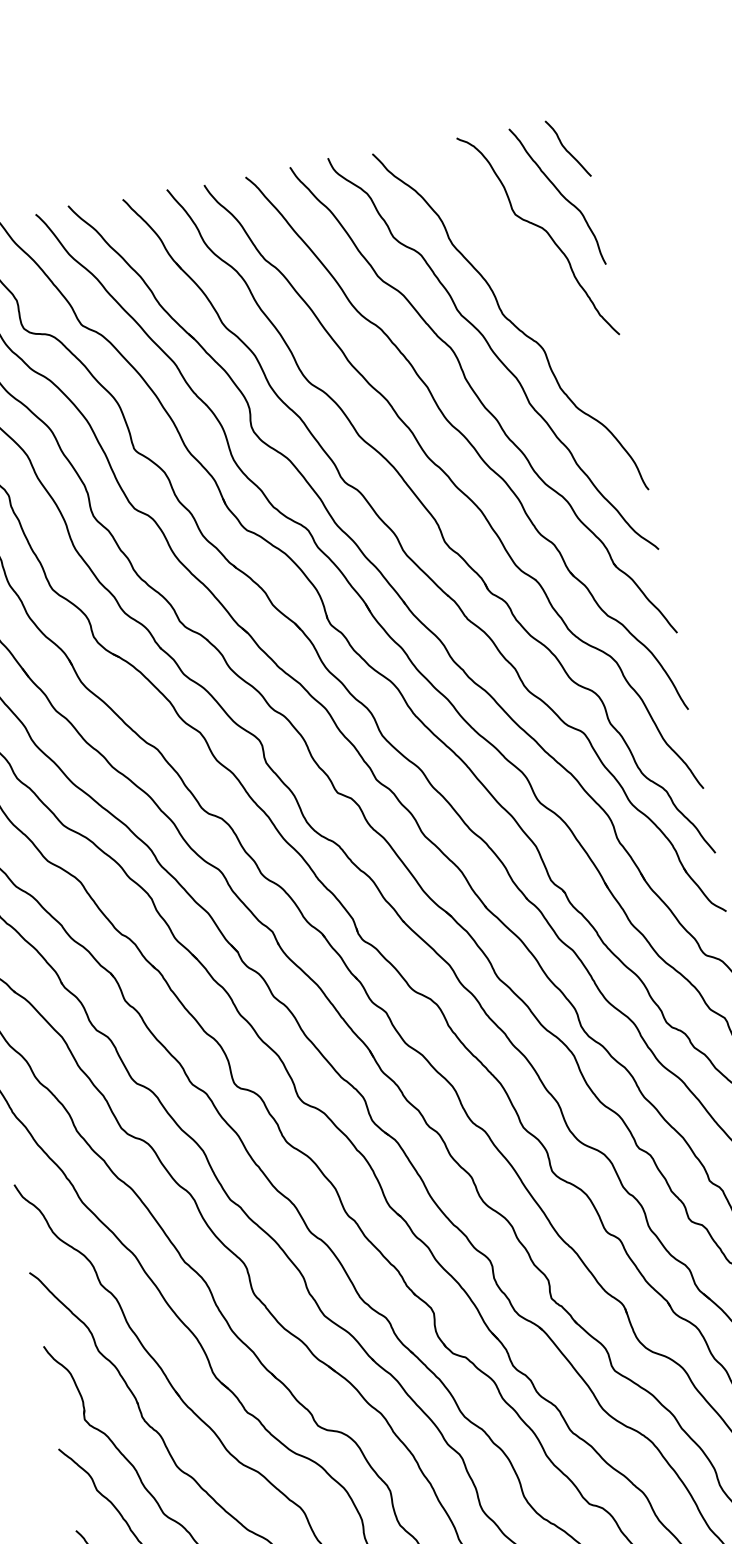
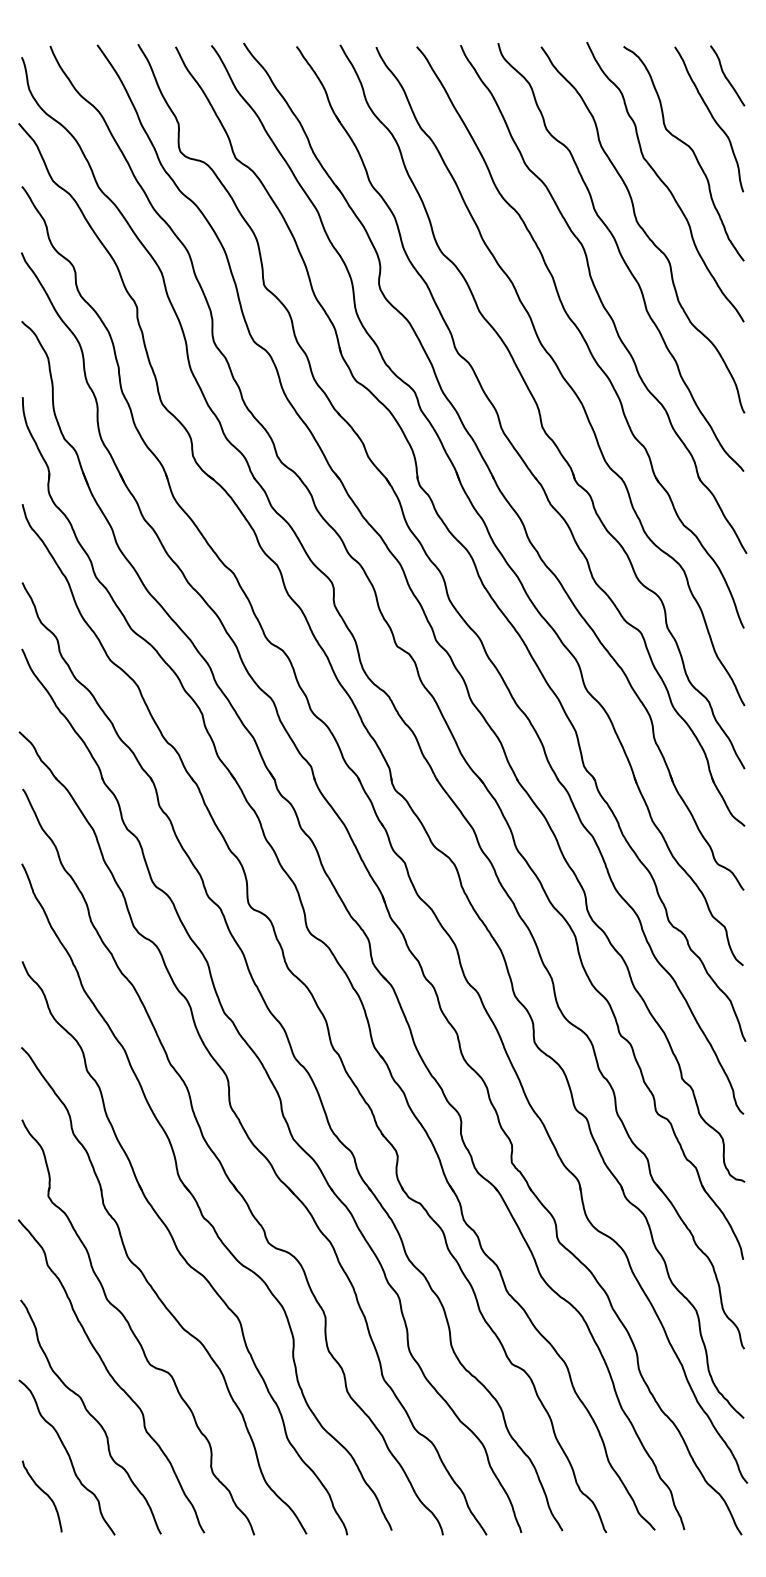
curve: (523, 269) -> (664, 182), added

